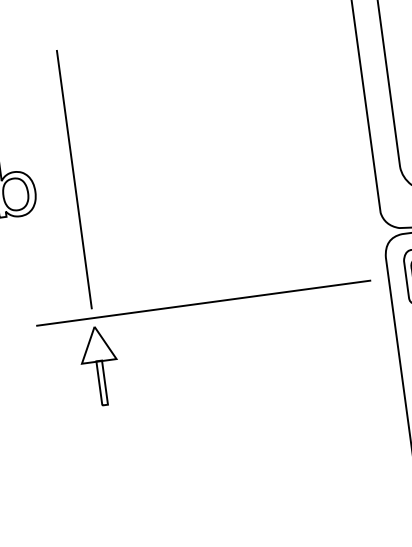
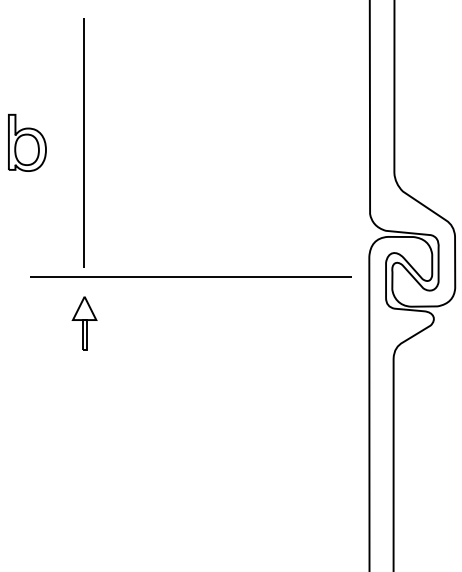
part: (99, 366) -> (84, 323), size x0.7

